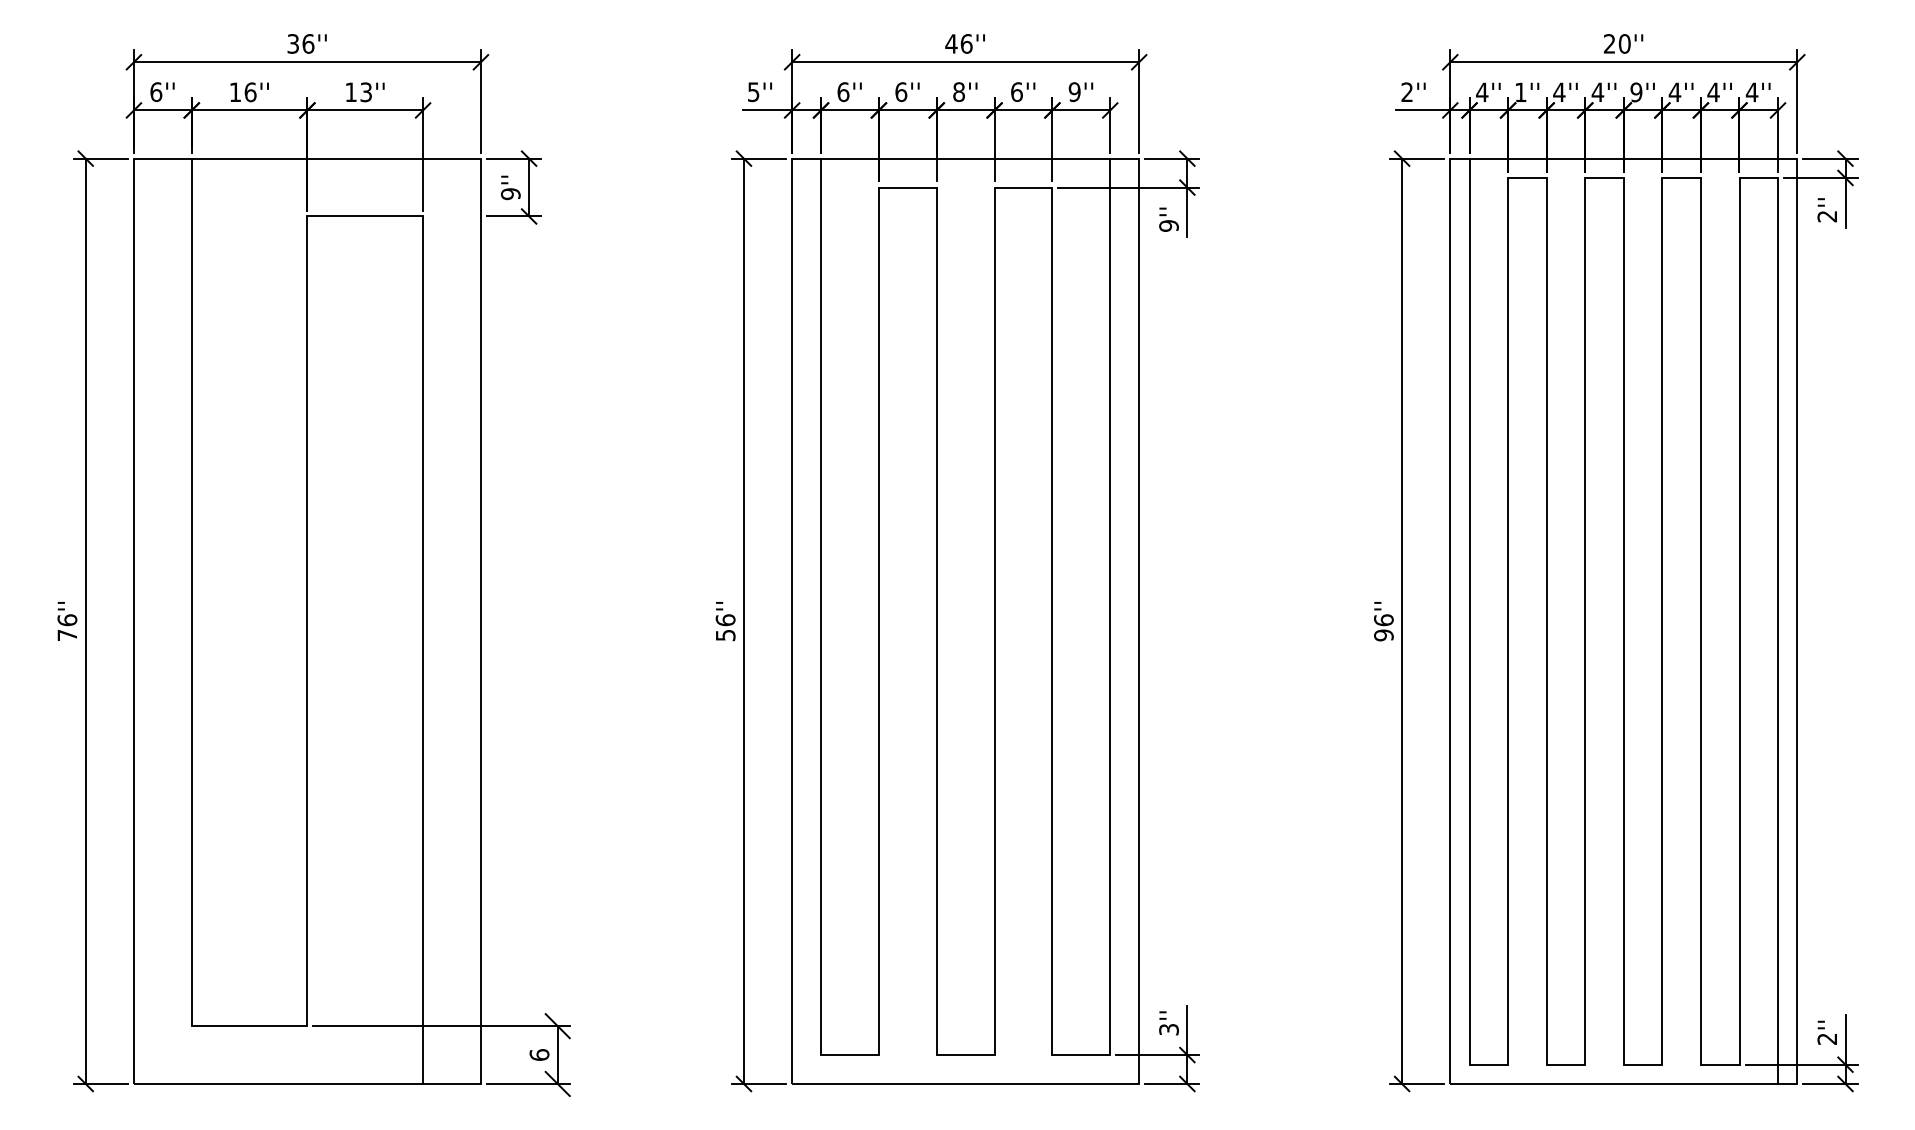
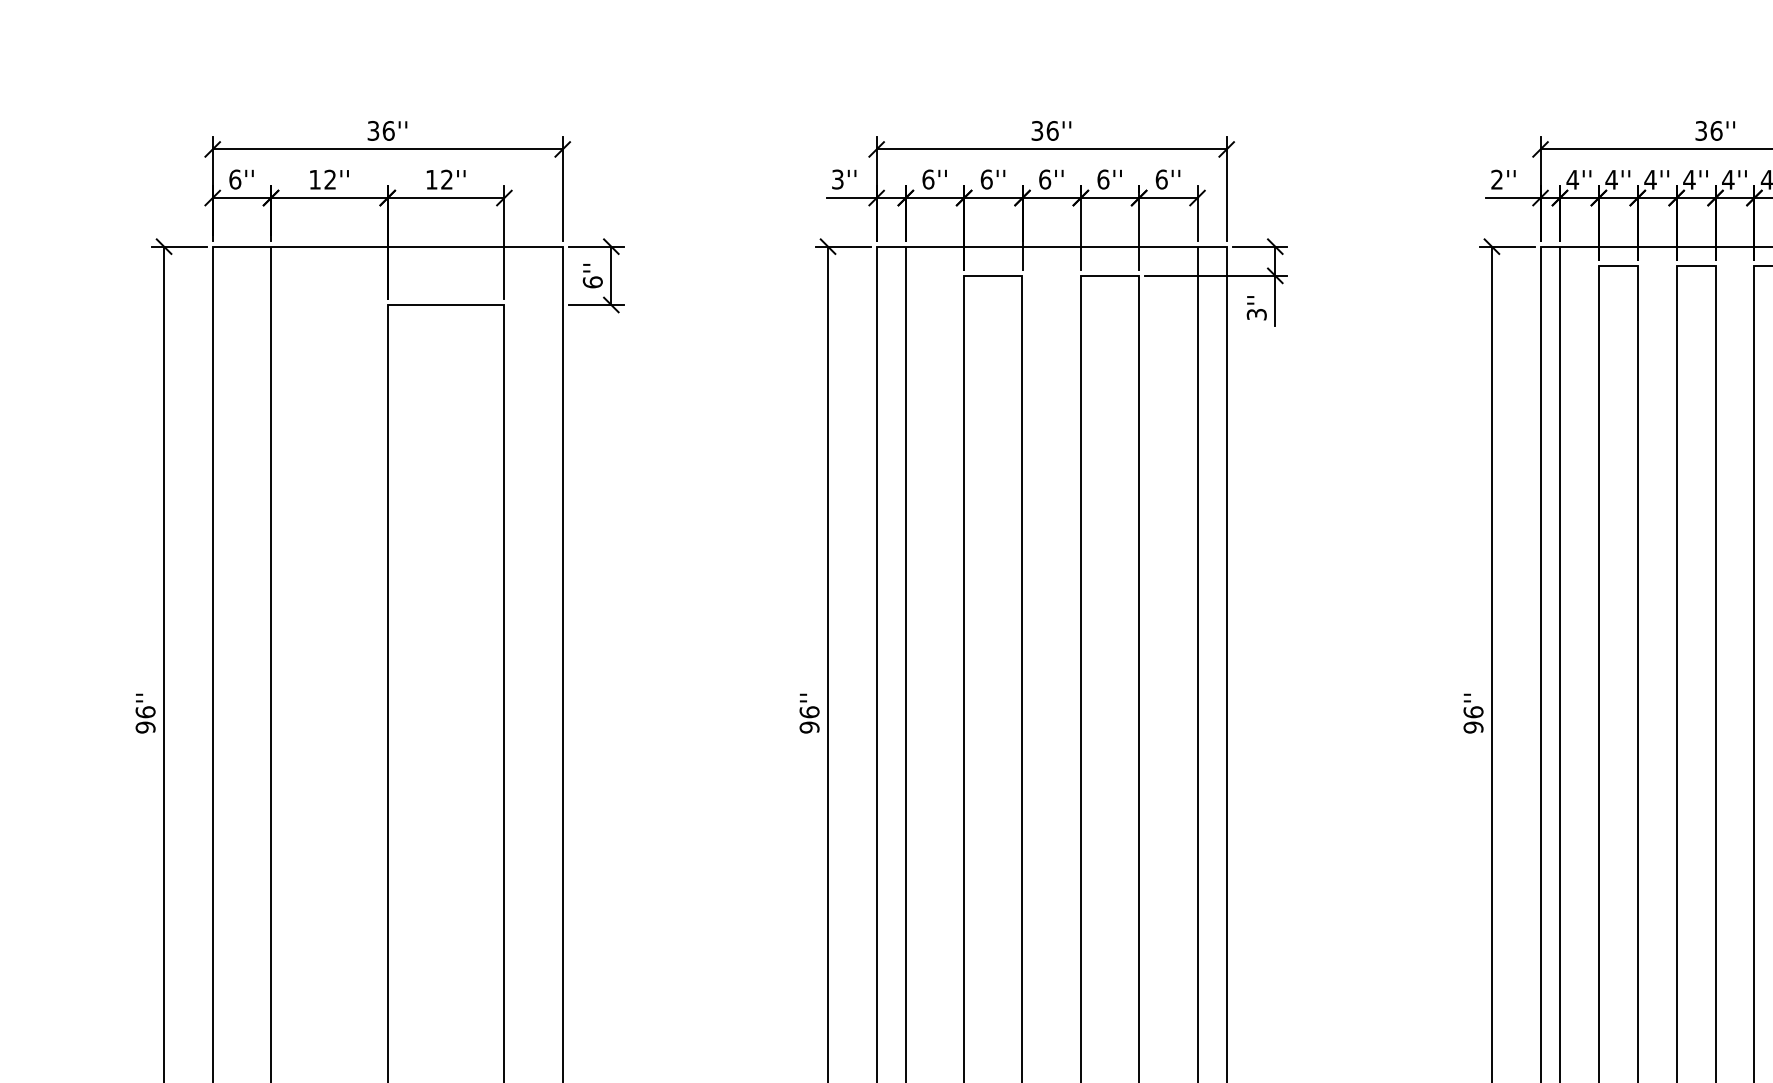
text: (951, 43) -> (1037, 130), 46'' -> 36''
text: (1617, 43) -> (1709, 130), 20'' -> 36''
text: (753, 91) -> (837, 178), 5'' -> 3''
text: (959, 91) -> (1045, 178), 8'' -> 6''
text: (1520, 91) -> (1611, 178), 1'' -> 4''
text: (250, 92) -> (330, 179), 16'' -> 12''
text: (365, 92) -> (446, 179), 13'' -> 12''
text: (1074, 92) -> (1161, 179), 9'' -> 6''
text: (1636, 92) -> (1728, 179), 9'' -> 4''
text: (510, 194) -> (592, 282), 9'' -> 6''
text: (1168, 225) -> (1256, 314), 9'' -> 3''
text: (67, 635) -> (145, 727), 76'' -> 96''
text: (725, 635) -> (809, 727), 56'' -> 96''

